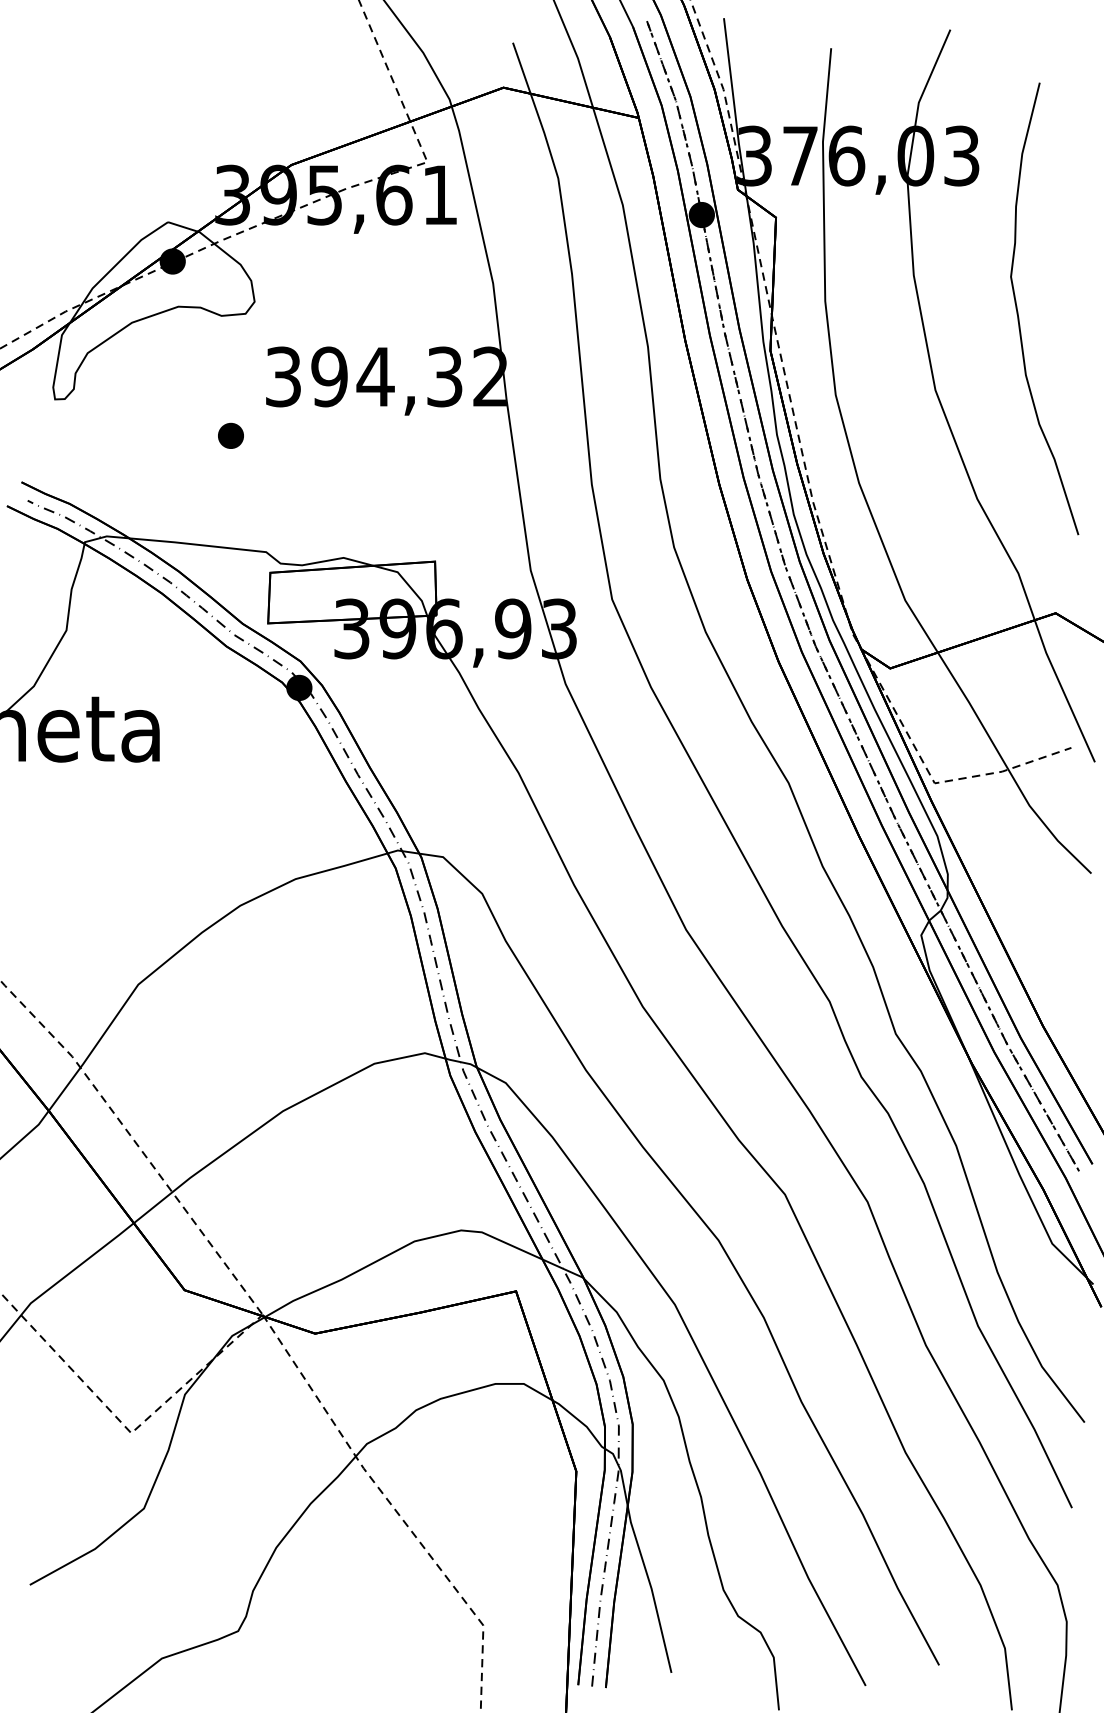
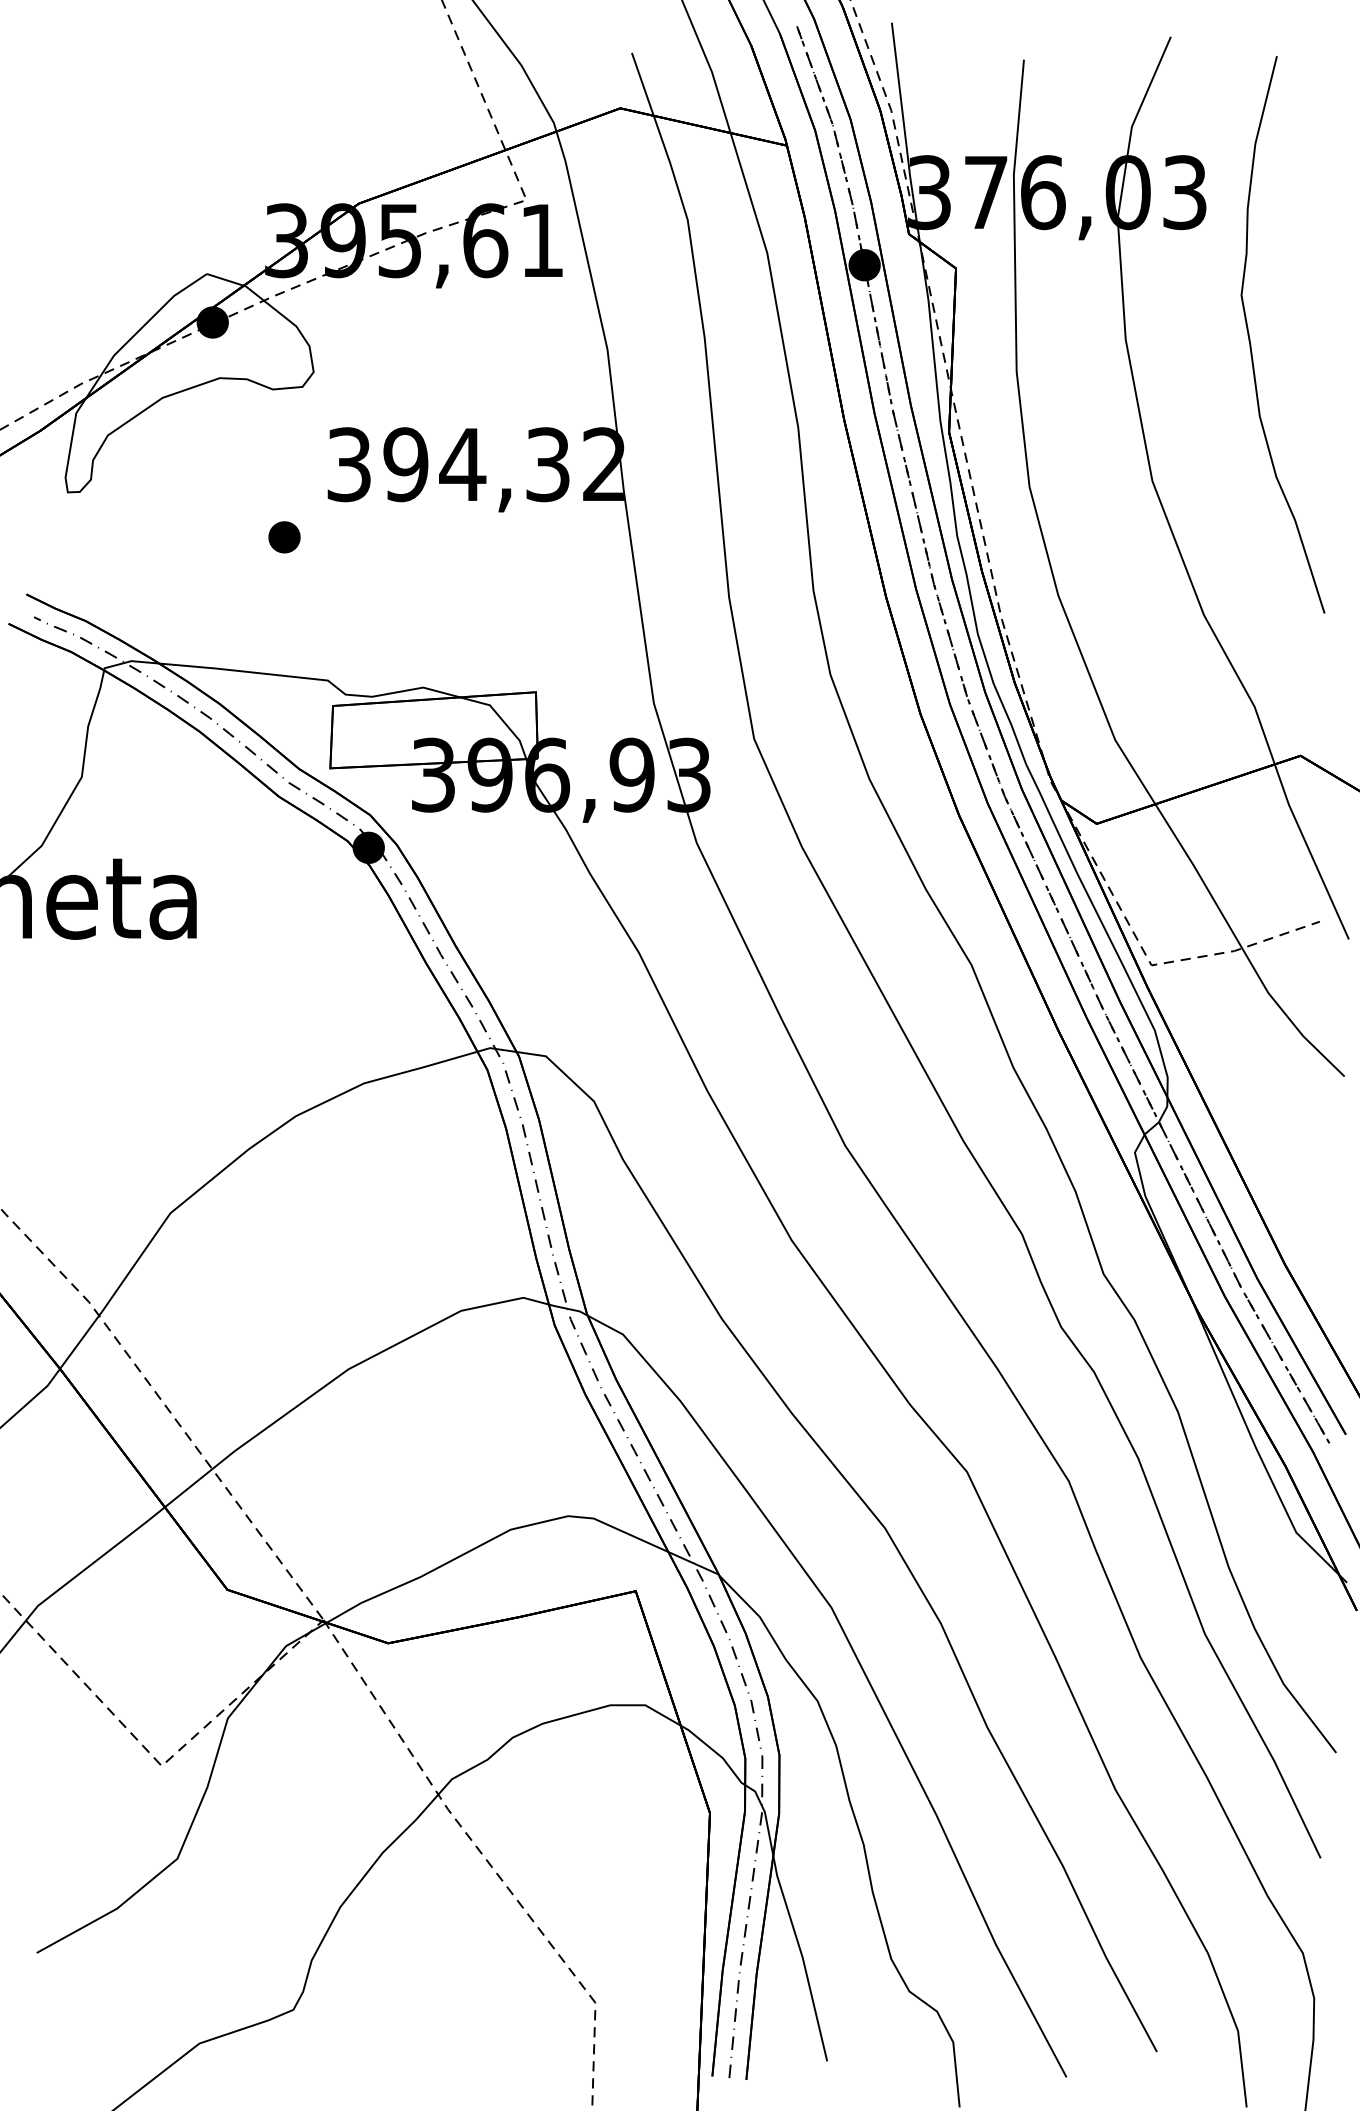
curve: (1018, 311) -> (1250, 338), moved

